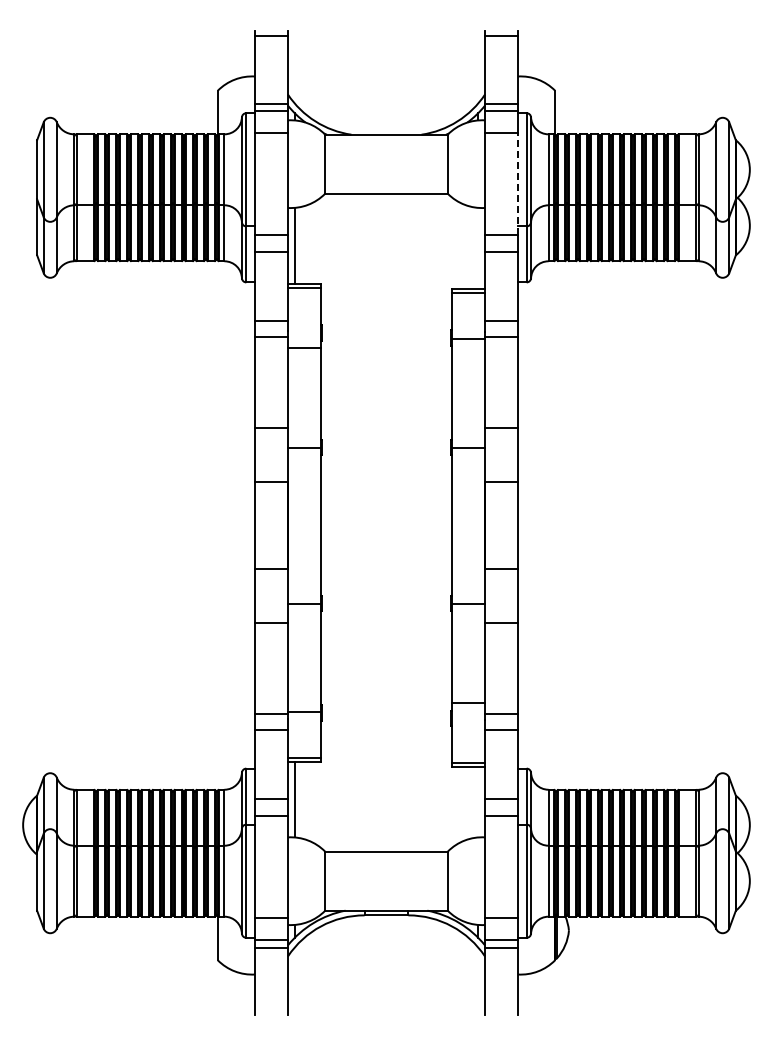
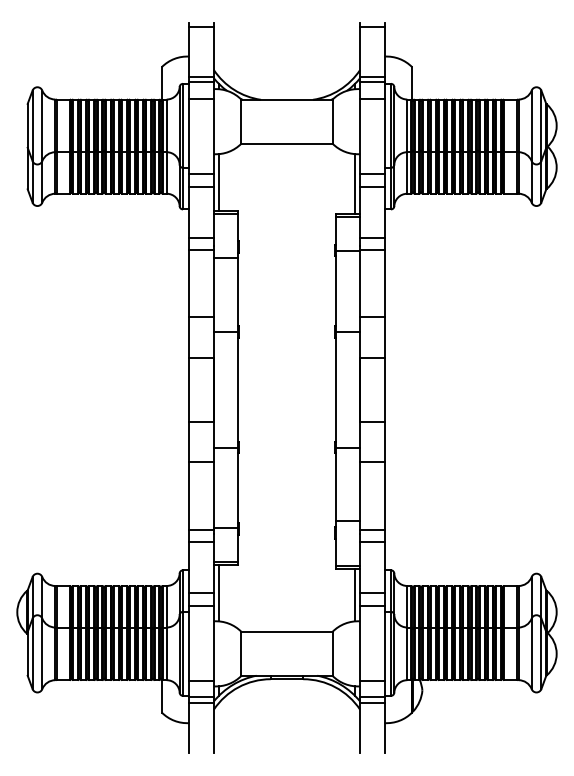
line: (517, 184) -> (384, 136), dashed -> solid
line: (478, 248) -> (355, 184), added
line: (478, 802) -> (355, 595), added

